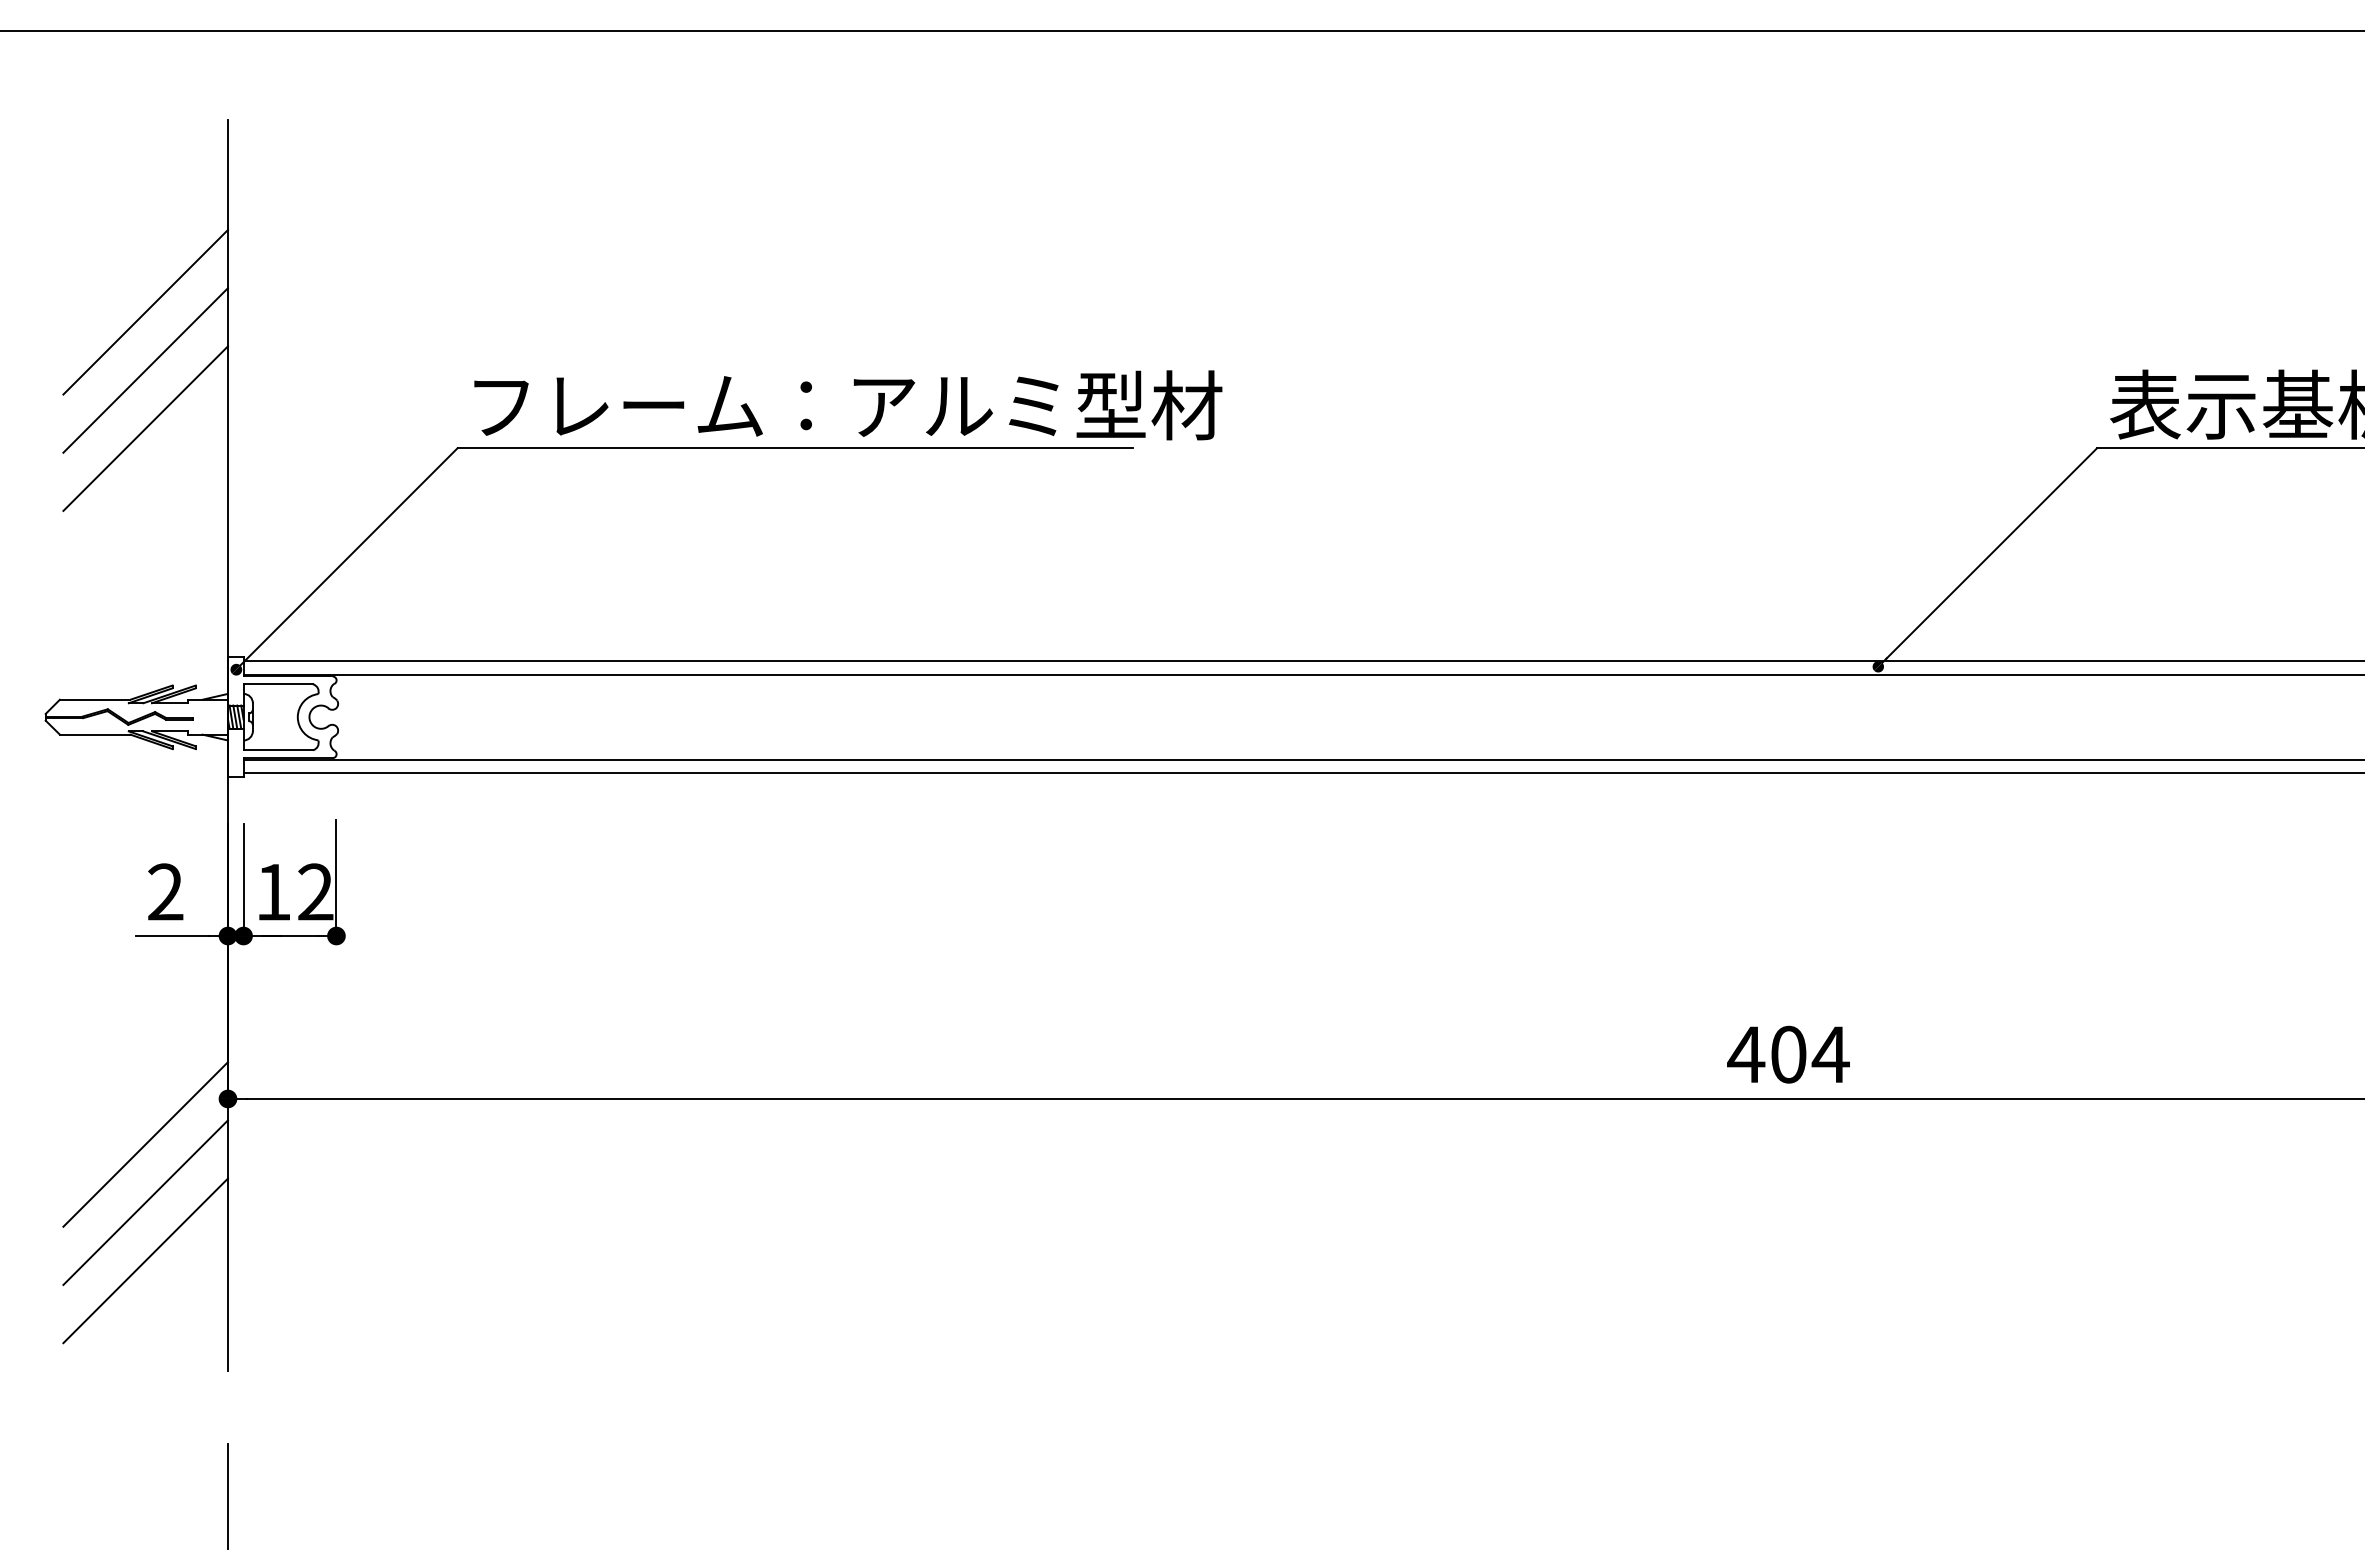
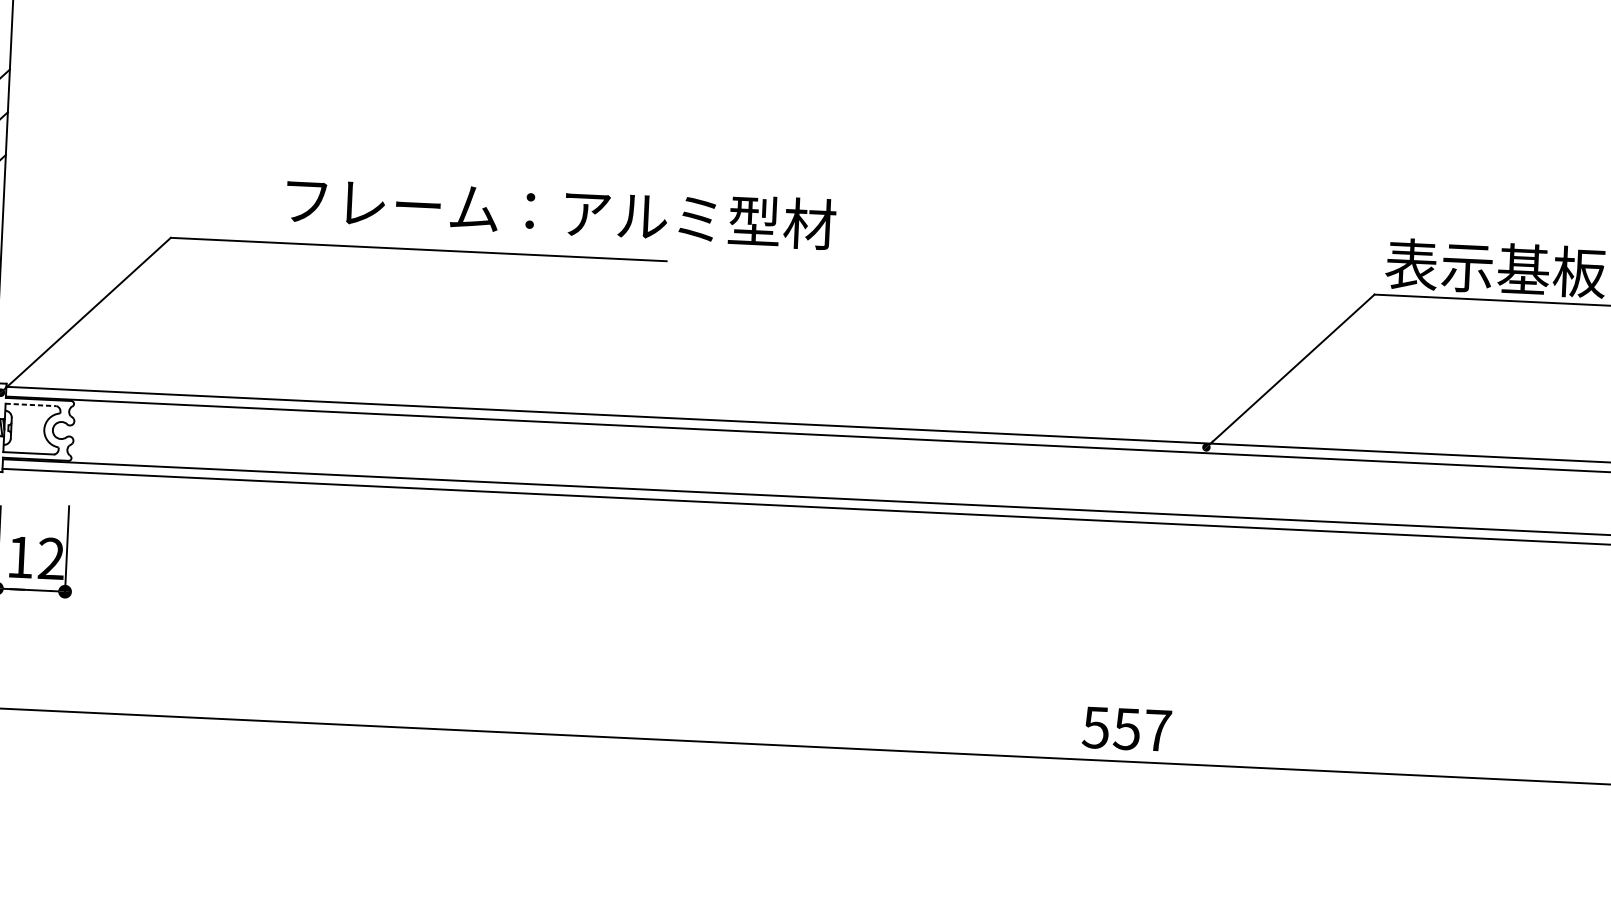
text: (848, 405) -> (561, 212), moved
line: (278, 684) -> (31, 405), solid -> dashed
text: (1788, 1054) -> (1127, 728), 404 -> 557

